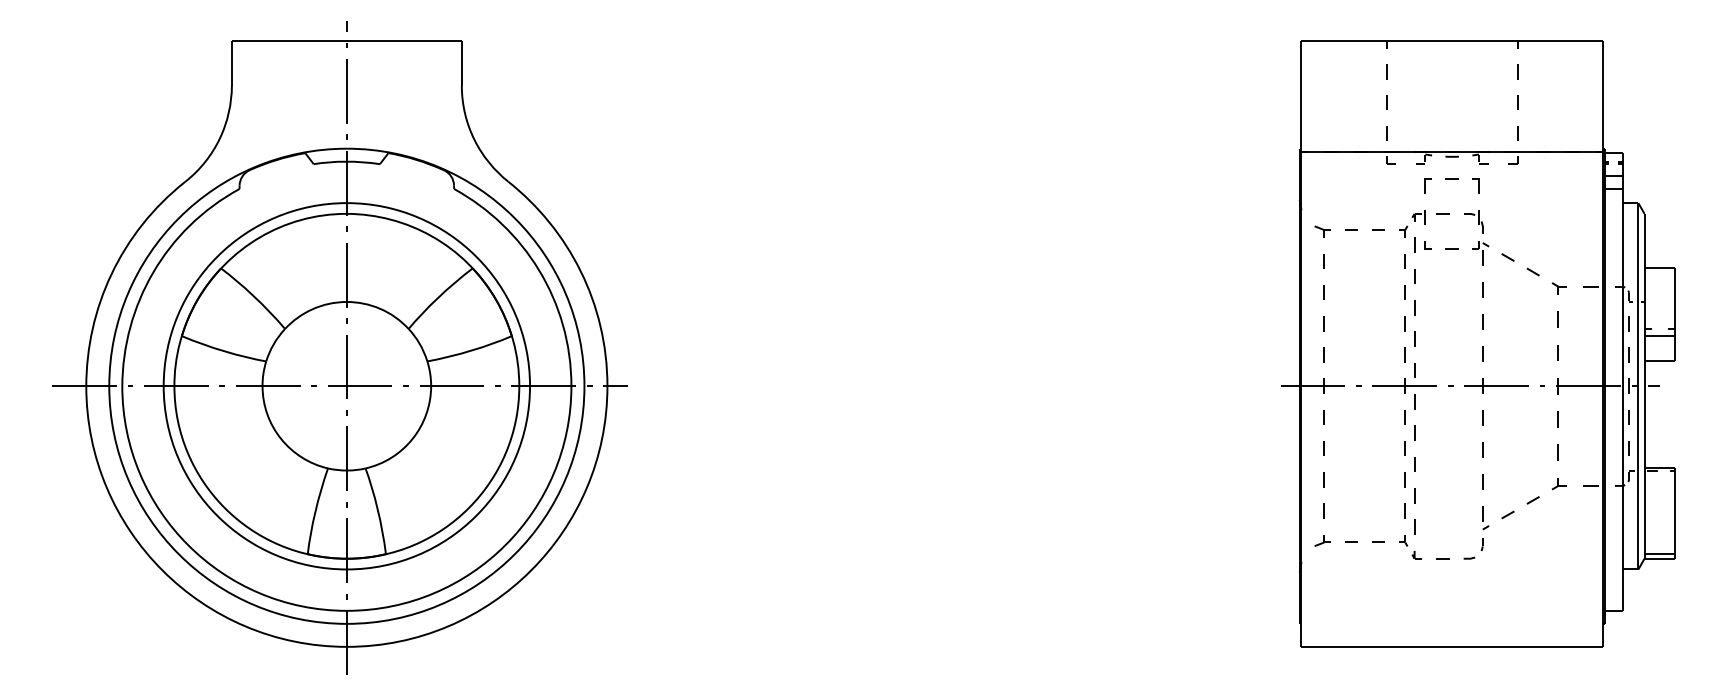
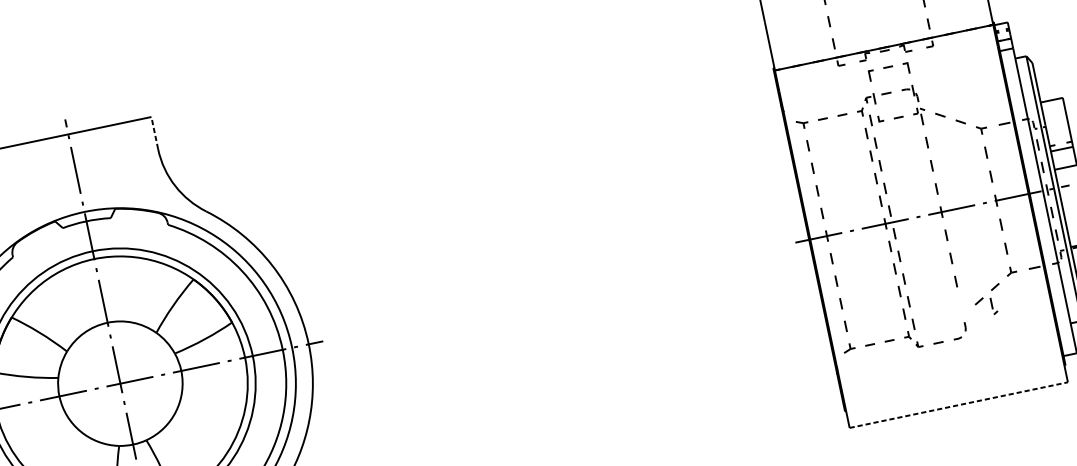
line: (461, 62) -> (154, 132), solid -> dashed
part: (1485, 518) -> (994, 306), moved
line: (1452, 646) -> (958, 404), solid -> dashed

